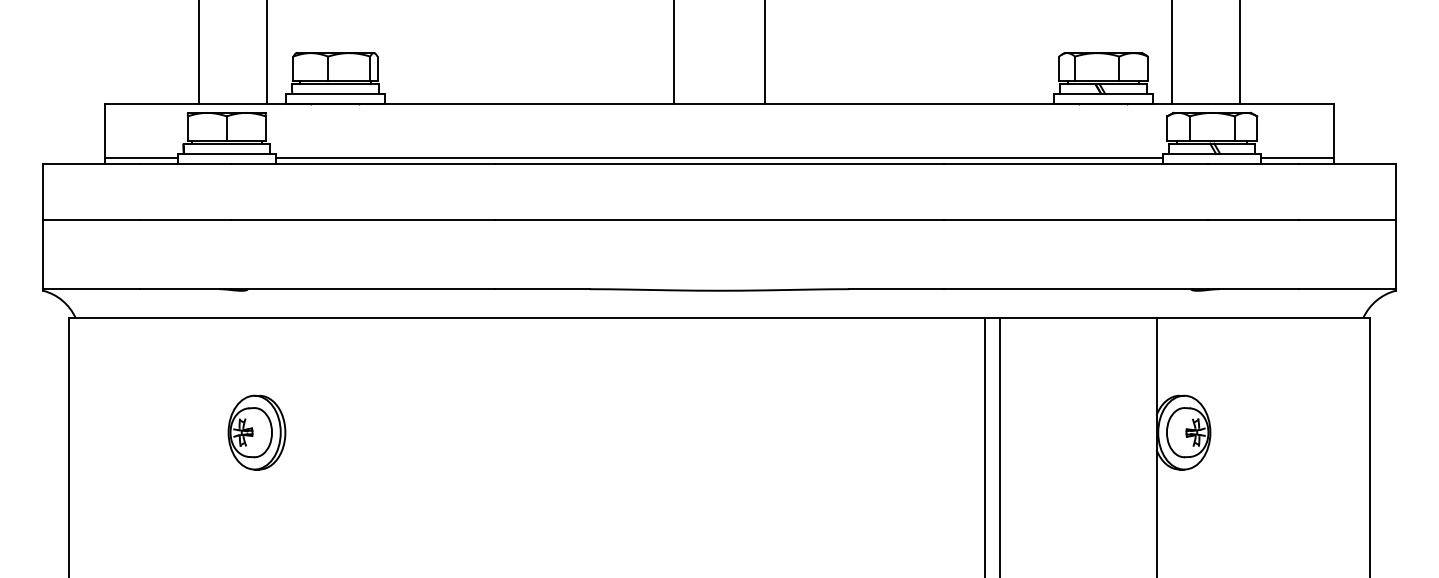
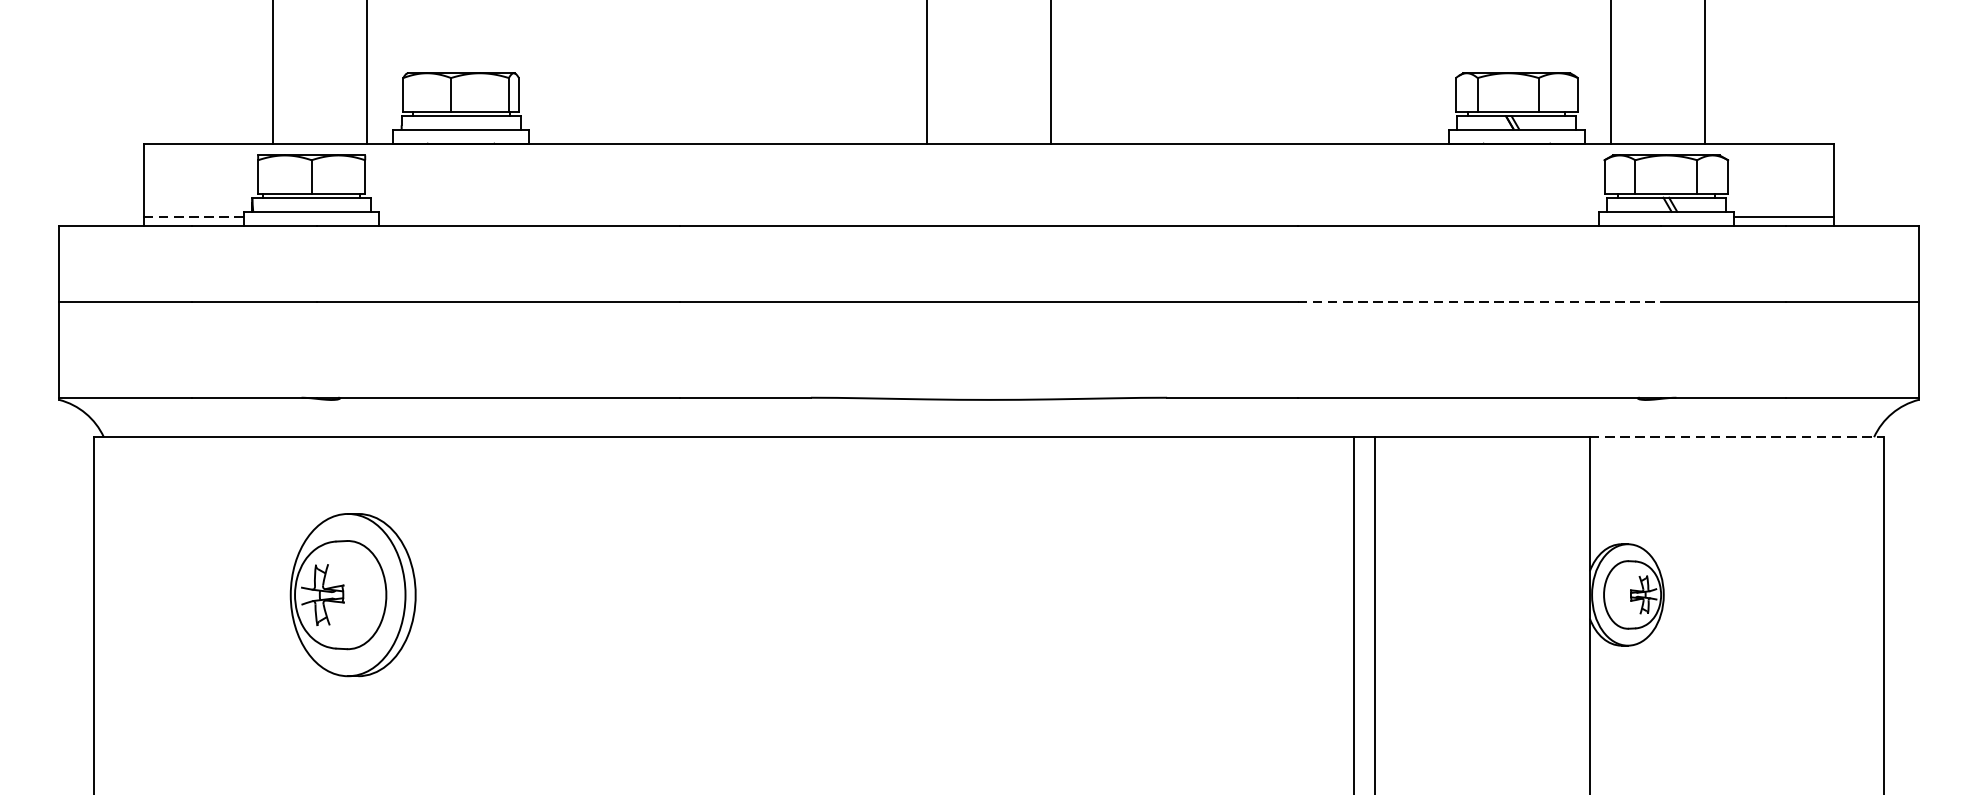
line: (140, 157) -> (193, 216), solid -> dashed
line: (719, 157) -> (989, 216), removed
line: (1076, 219) -> (1479, 301), solid -> dashed
line: (1263, 317) -> (1736, 436), solid -> dashed
part: (256, 432) -> (352, 594), size x1.6

